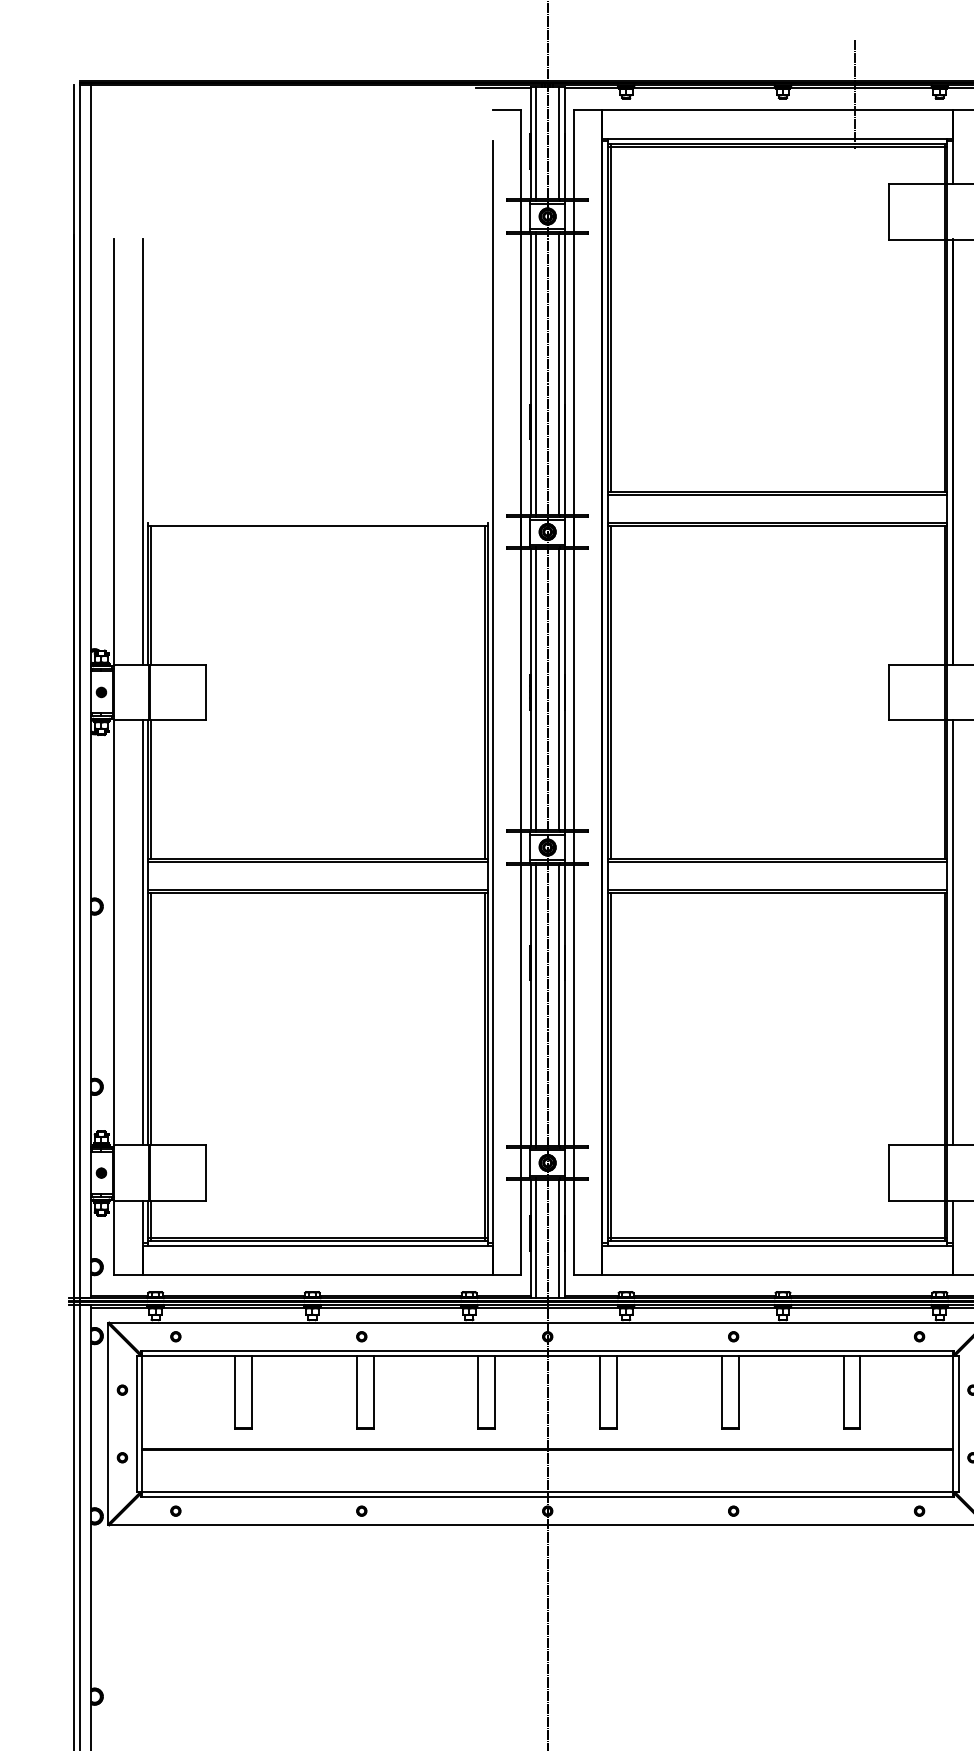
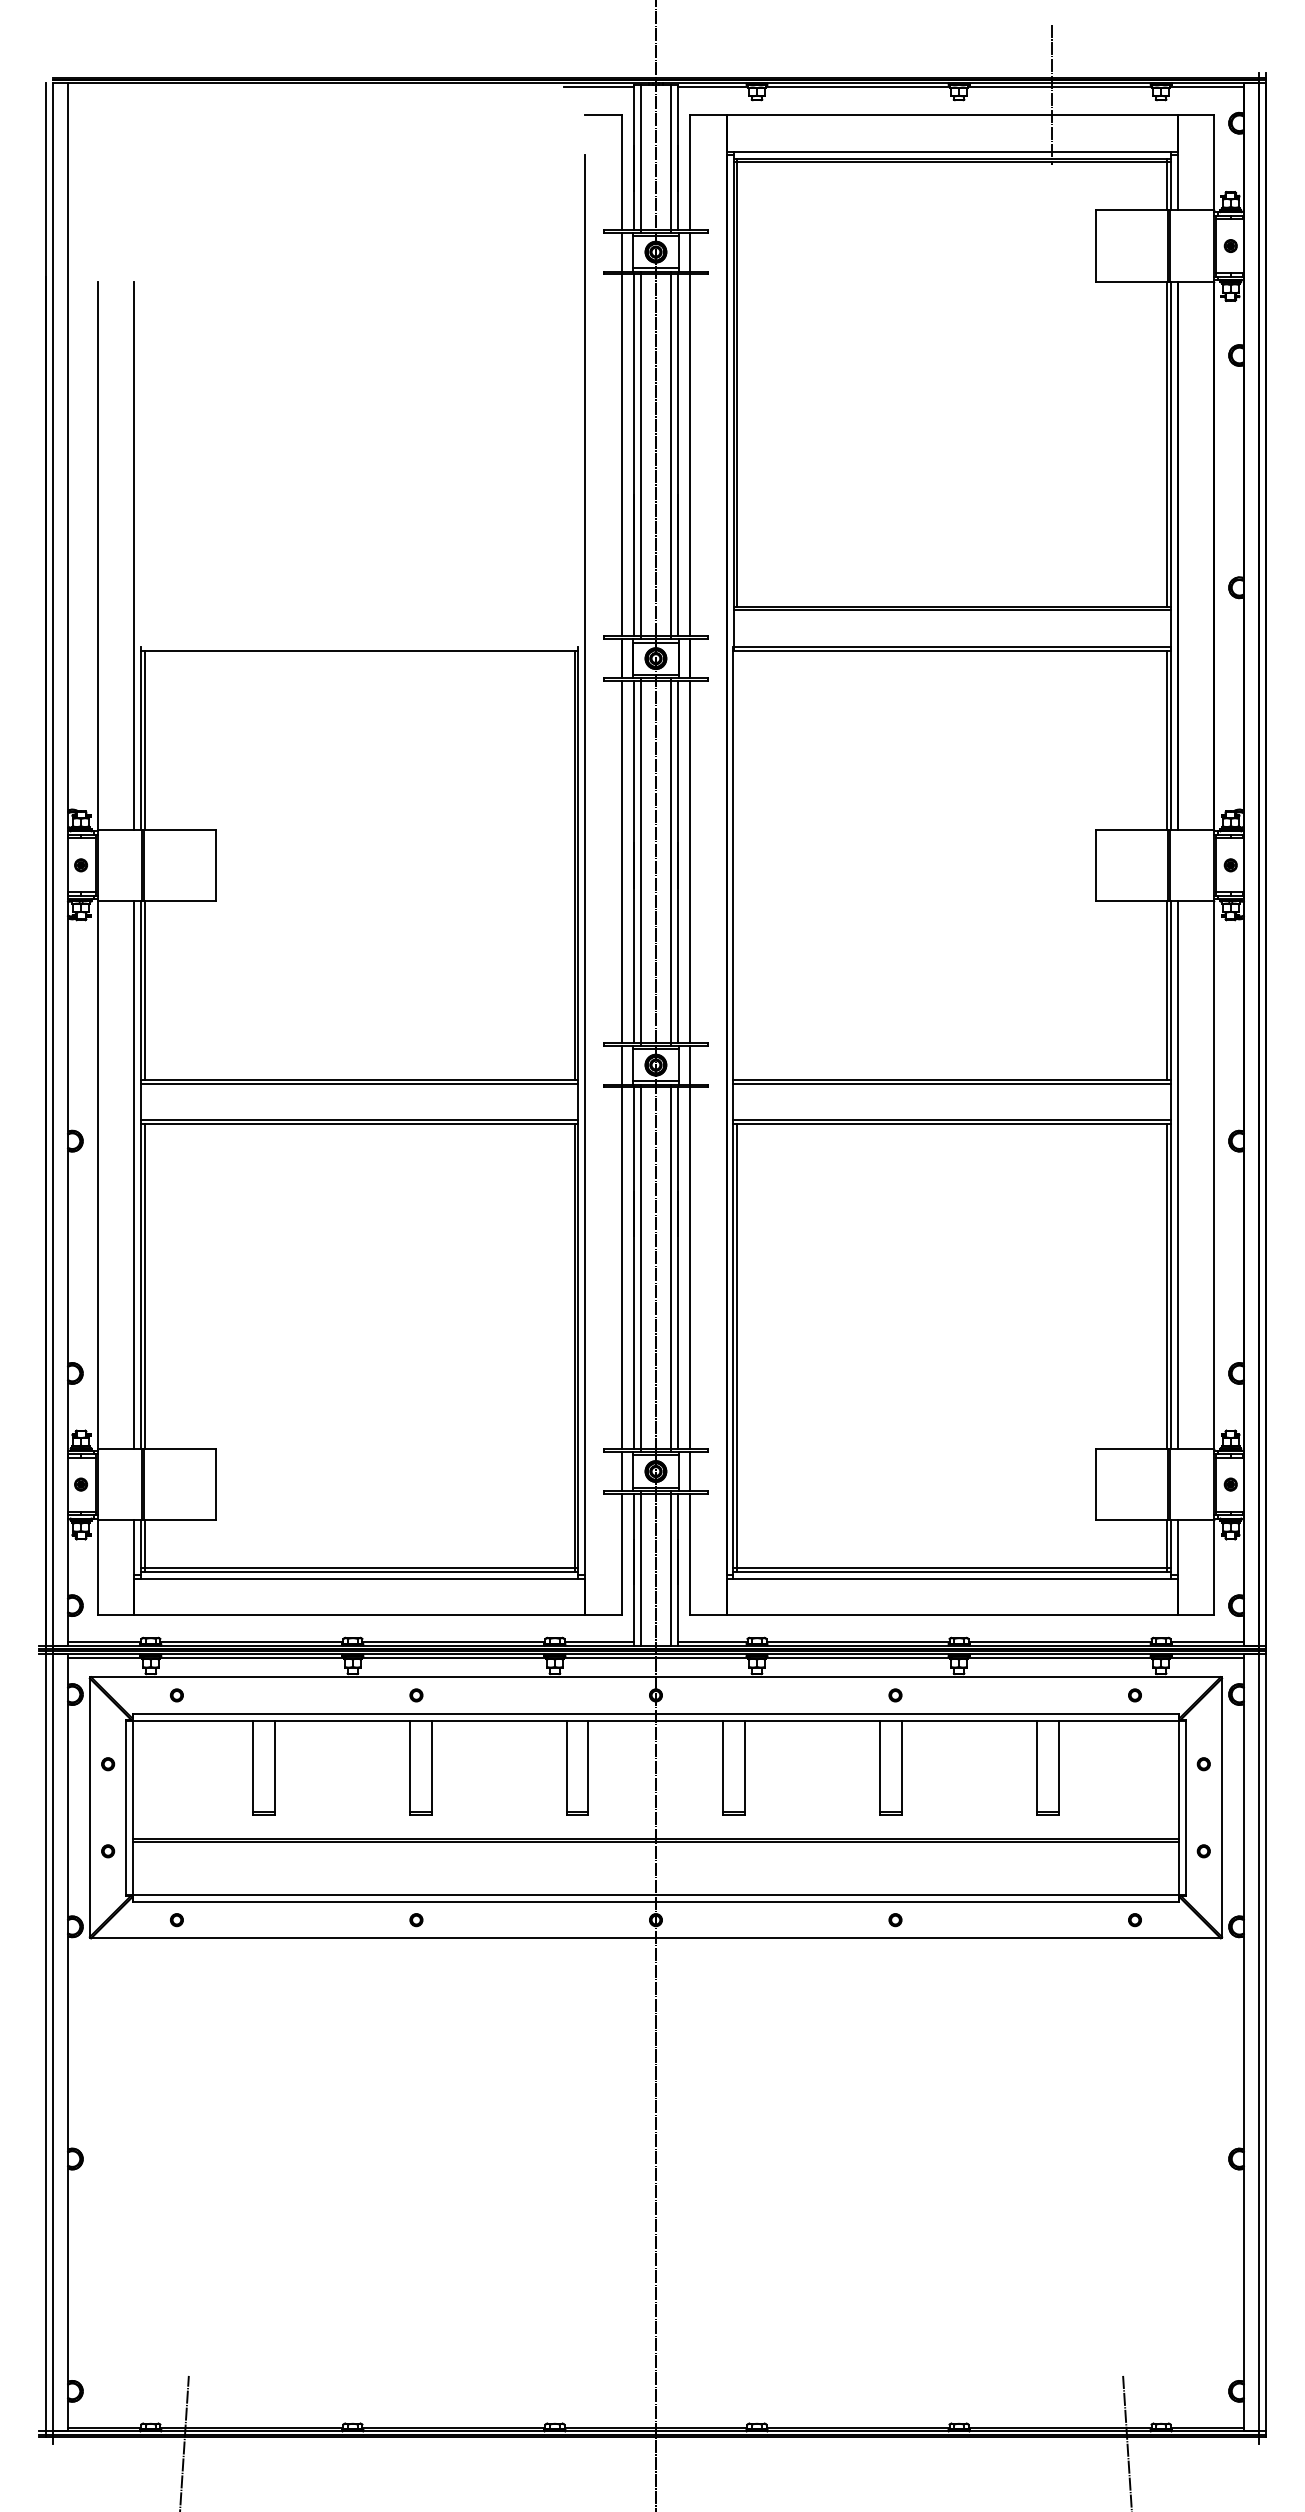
line: (610, 692) -> (736, 865), removed

